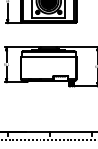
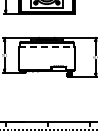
line: (48, 56) -> (46, 47), solid -> dashed

